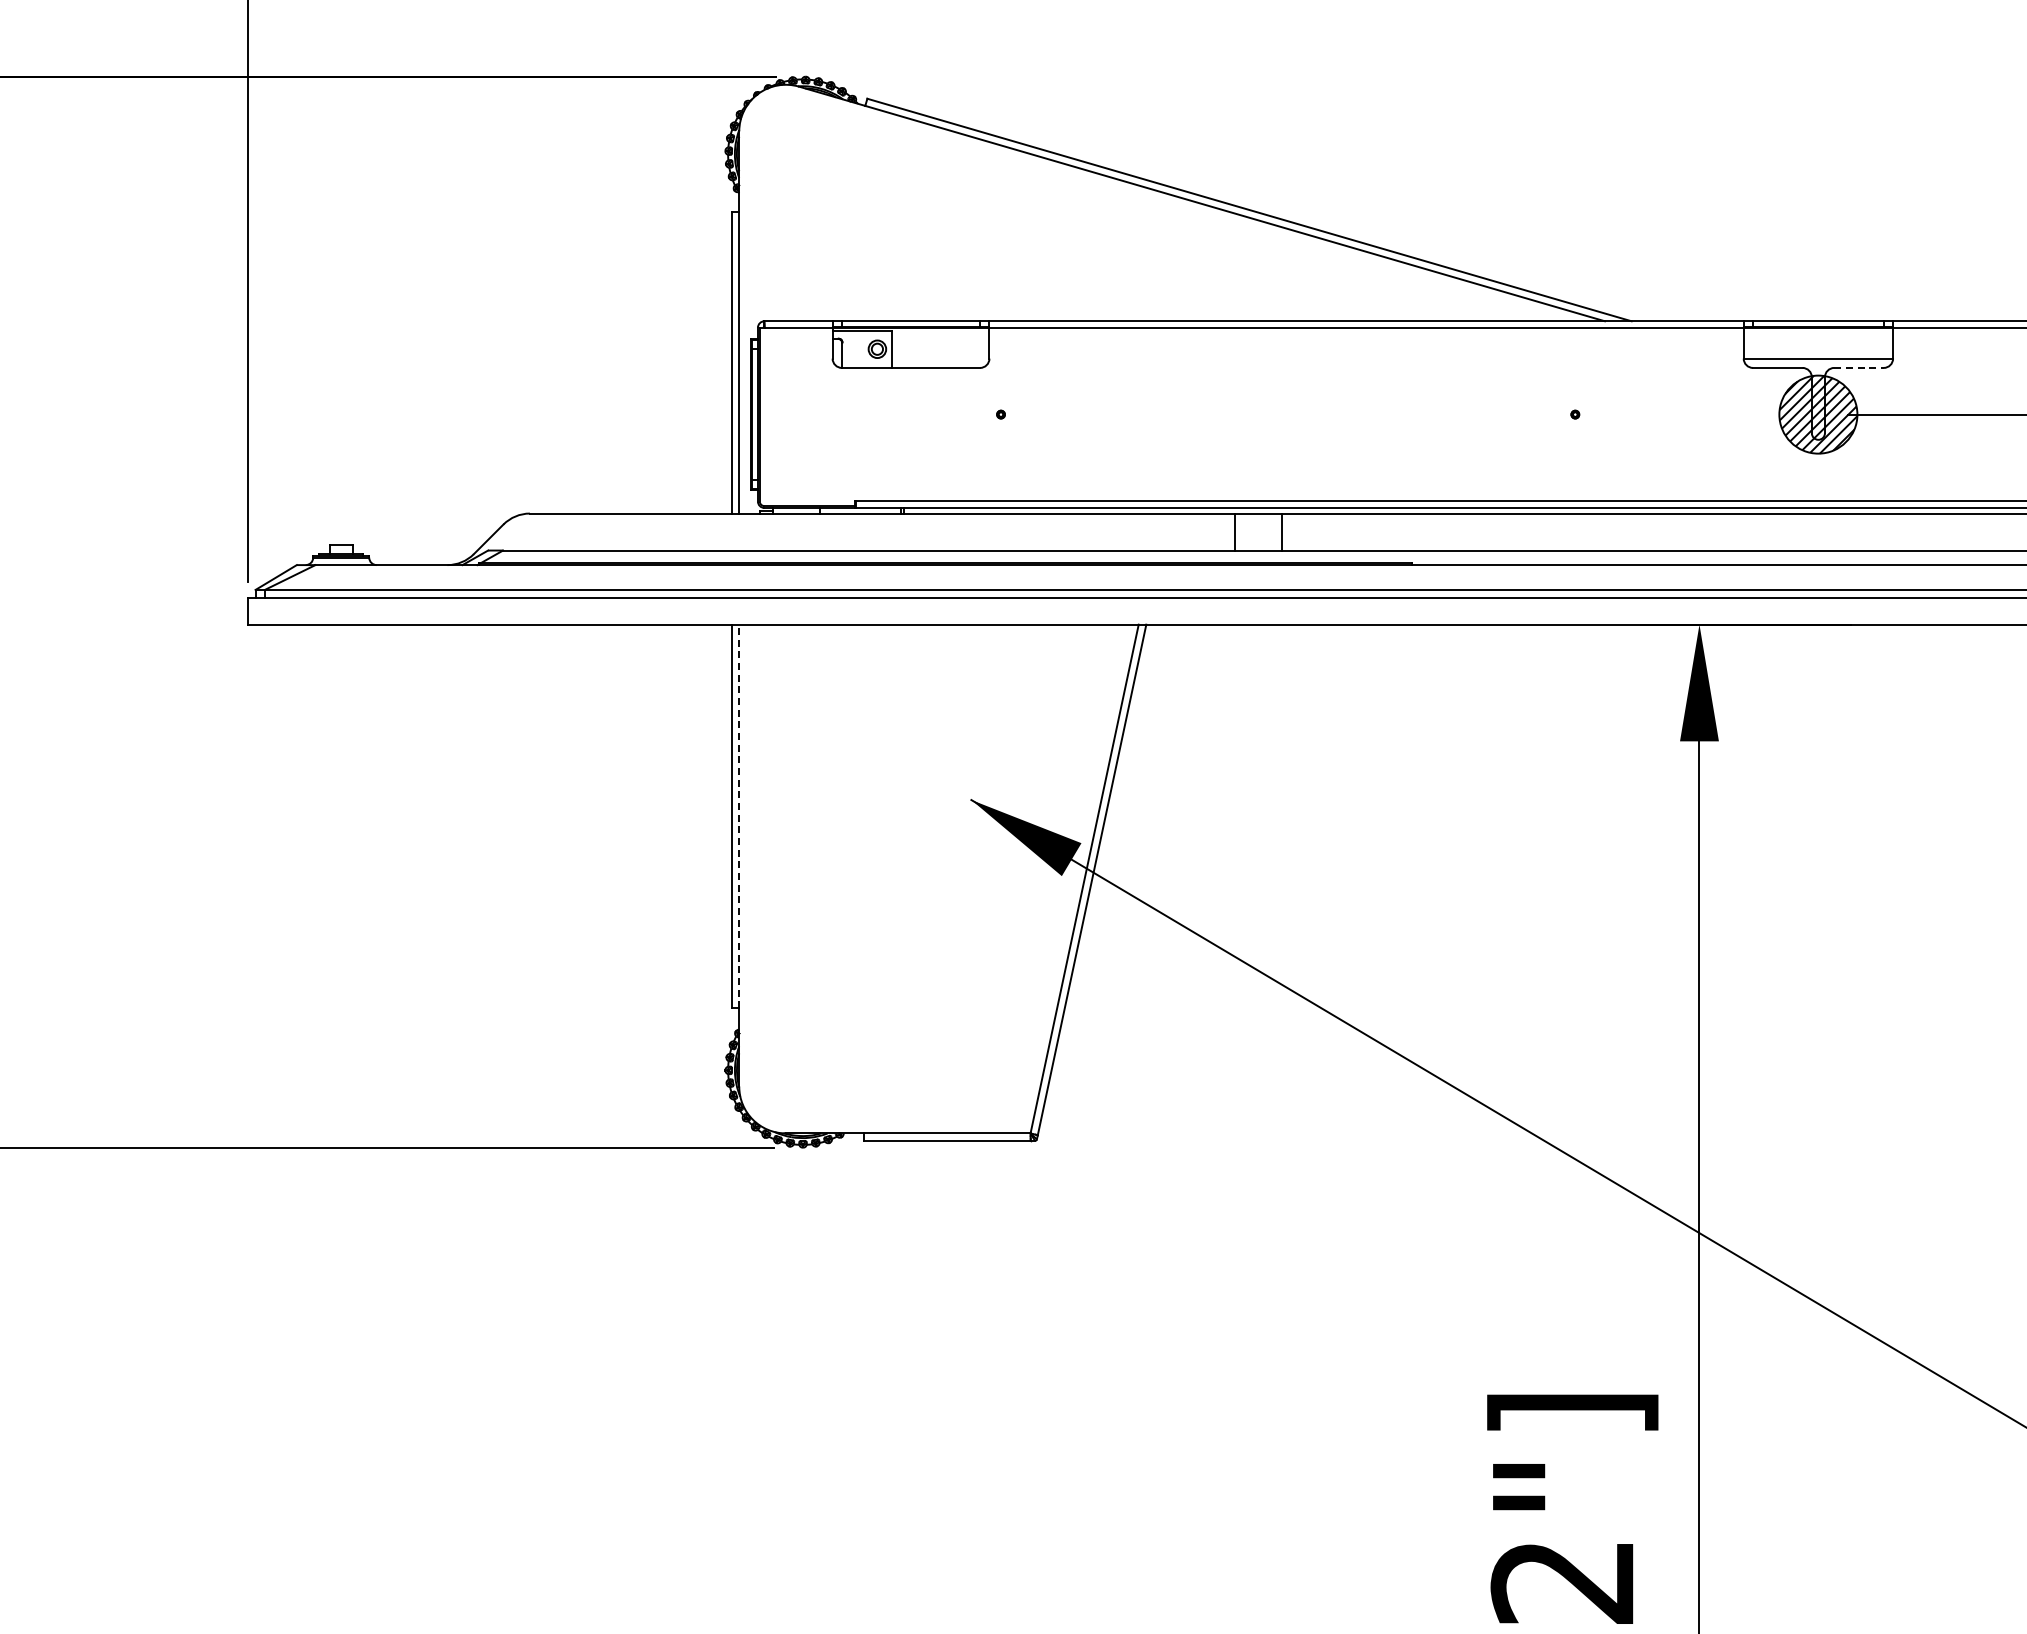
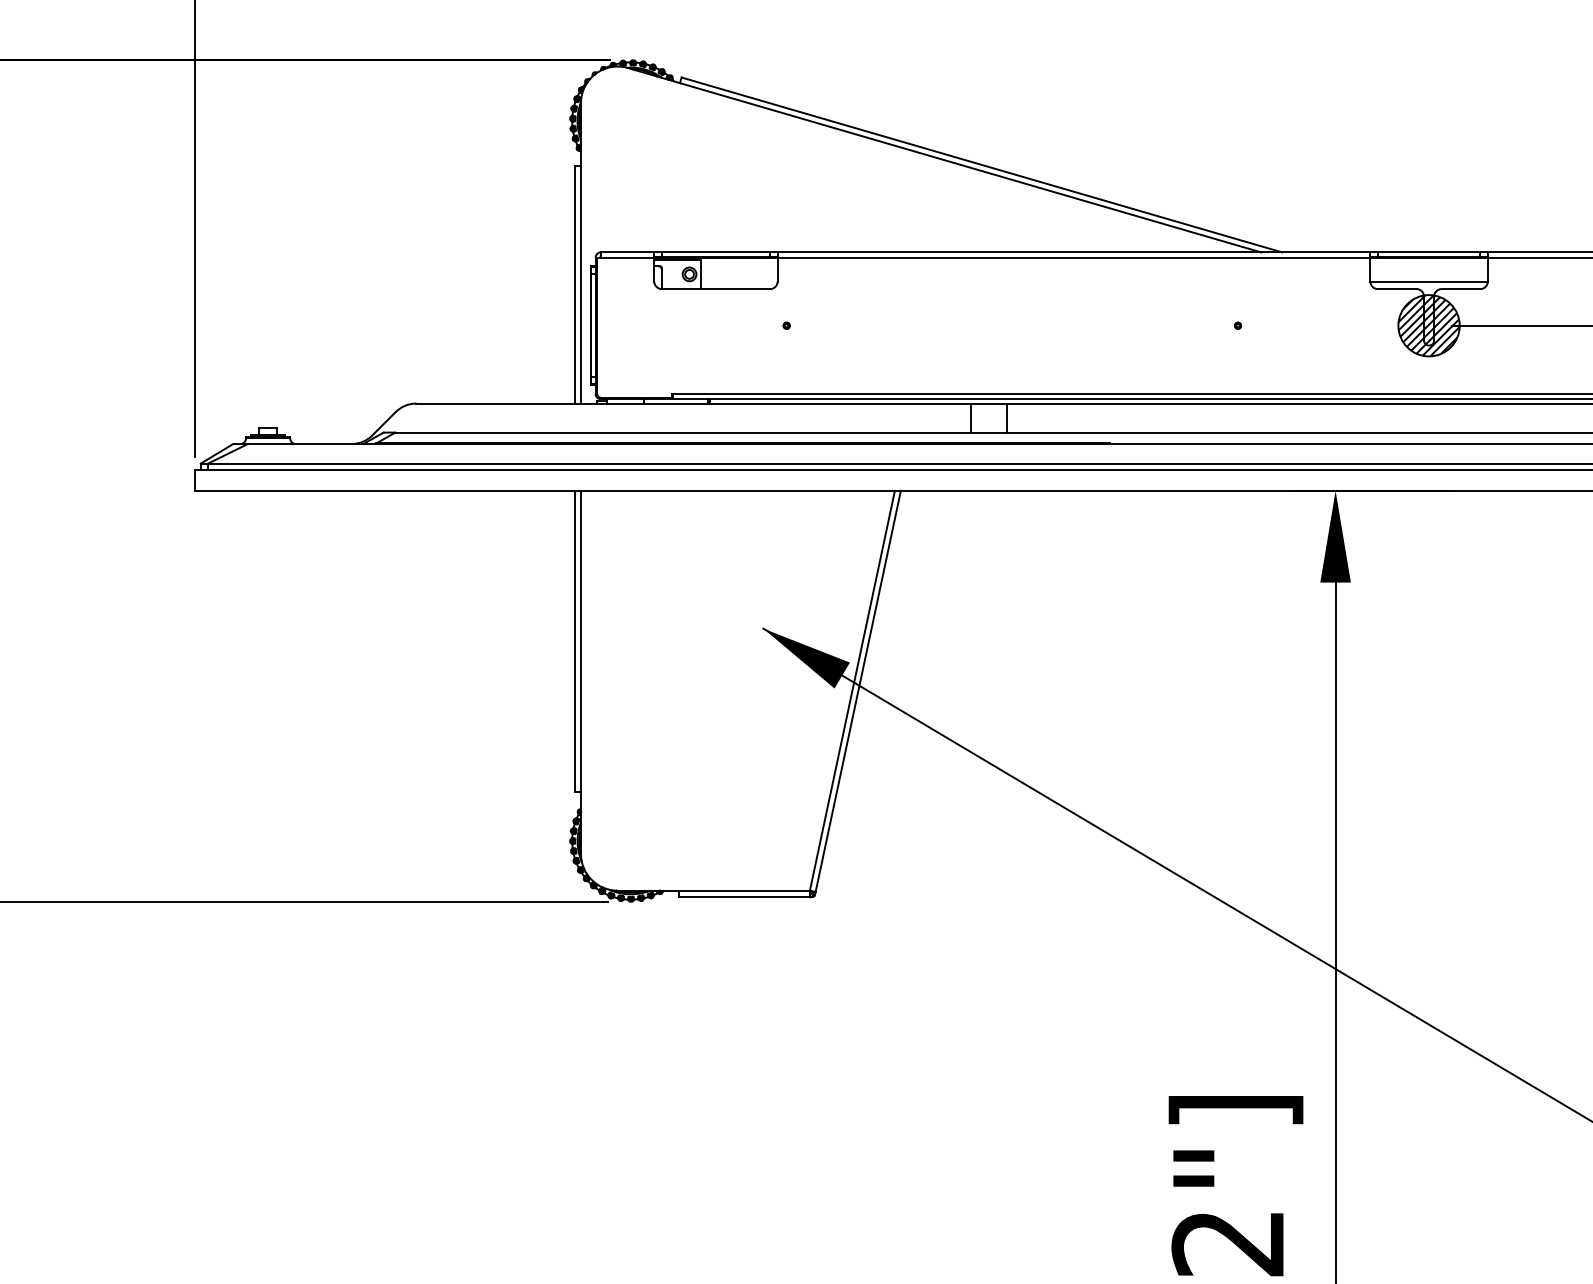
line: (1859, 367) -> (1461, 288), dashed -> solid
line: (739, 816) -> (581, 641), dashed -> solid

